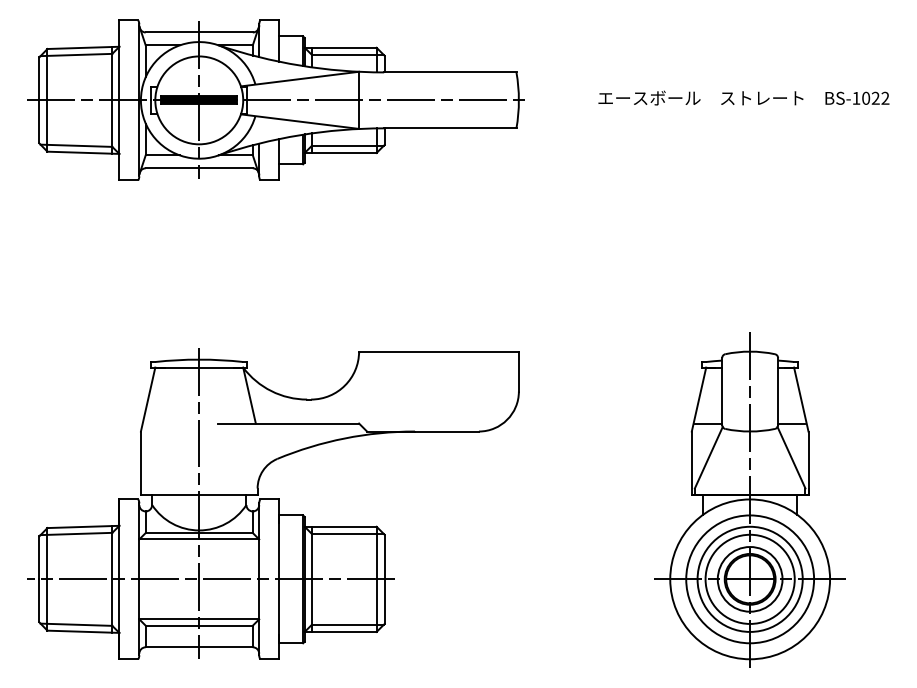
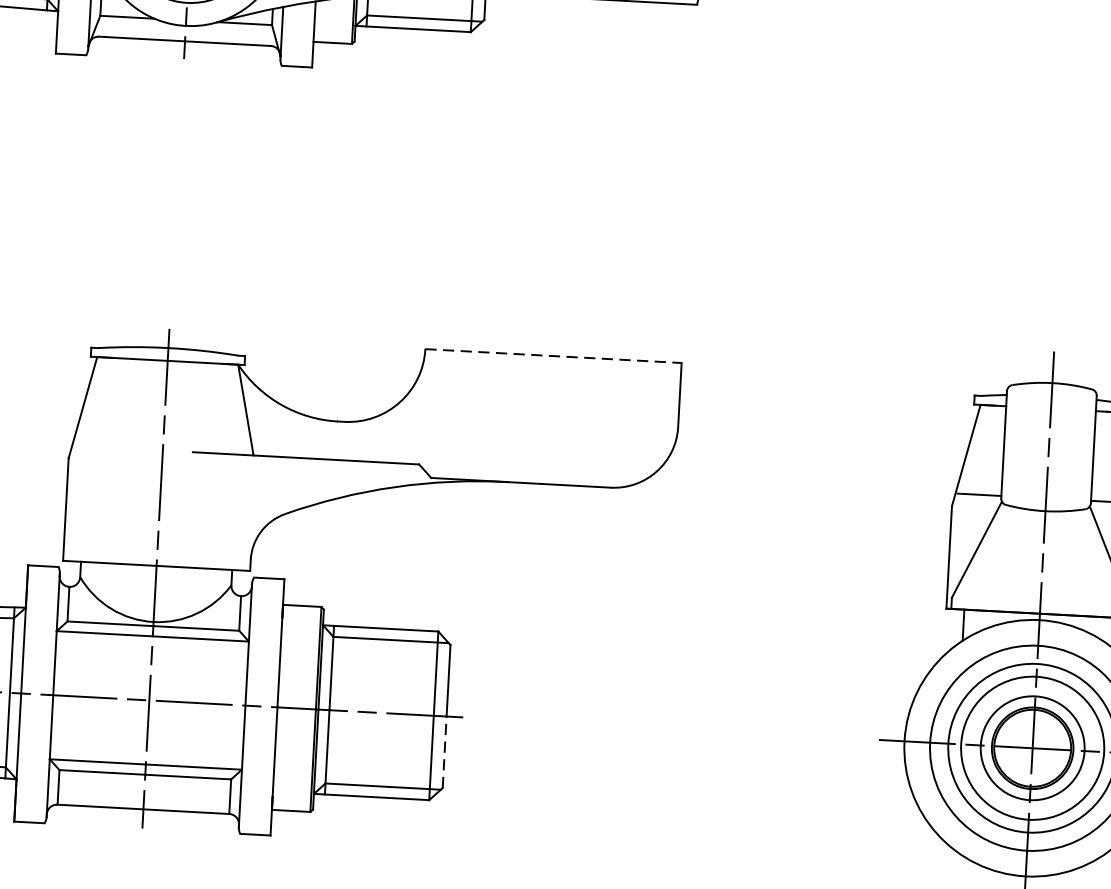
line: (439, 351) -> (554, 355), solid -> dashed
line: (384, 601) -> (444, 752), solid -> dashed

